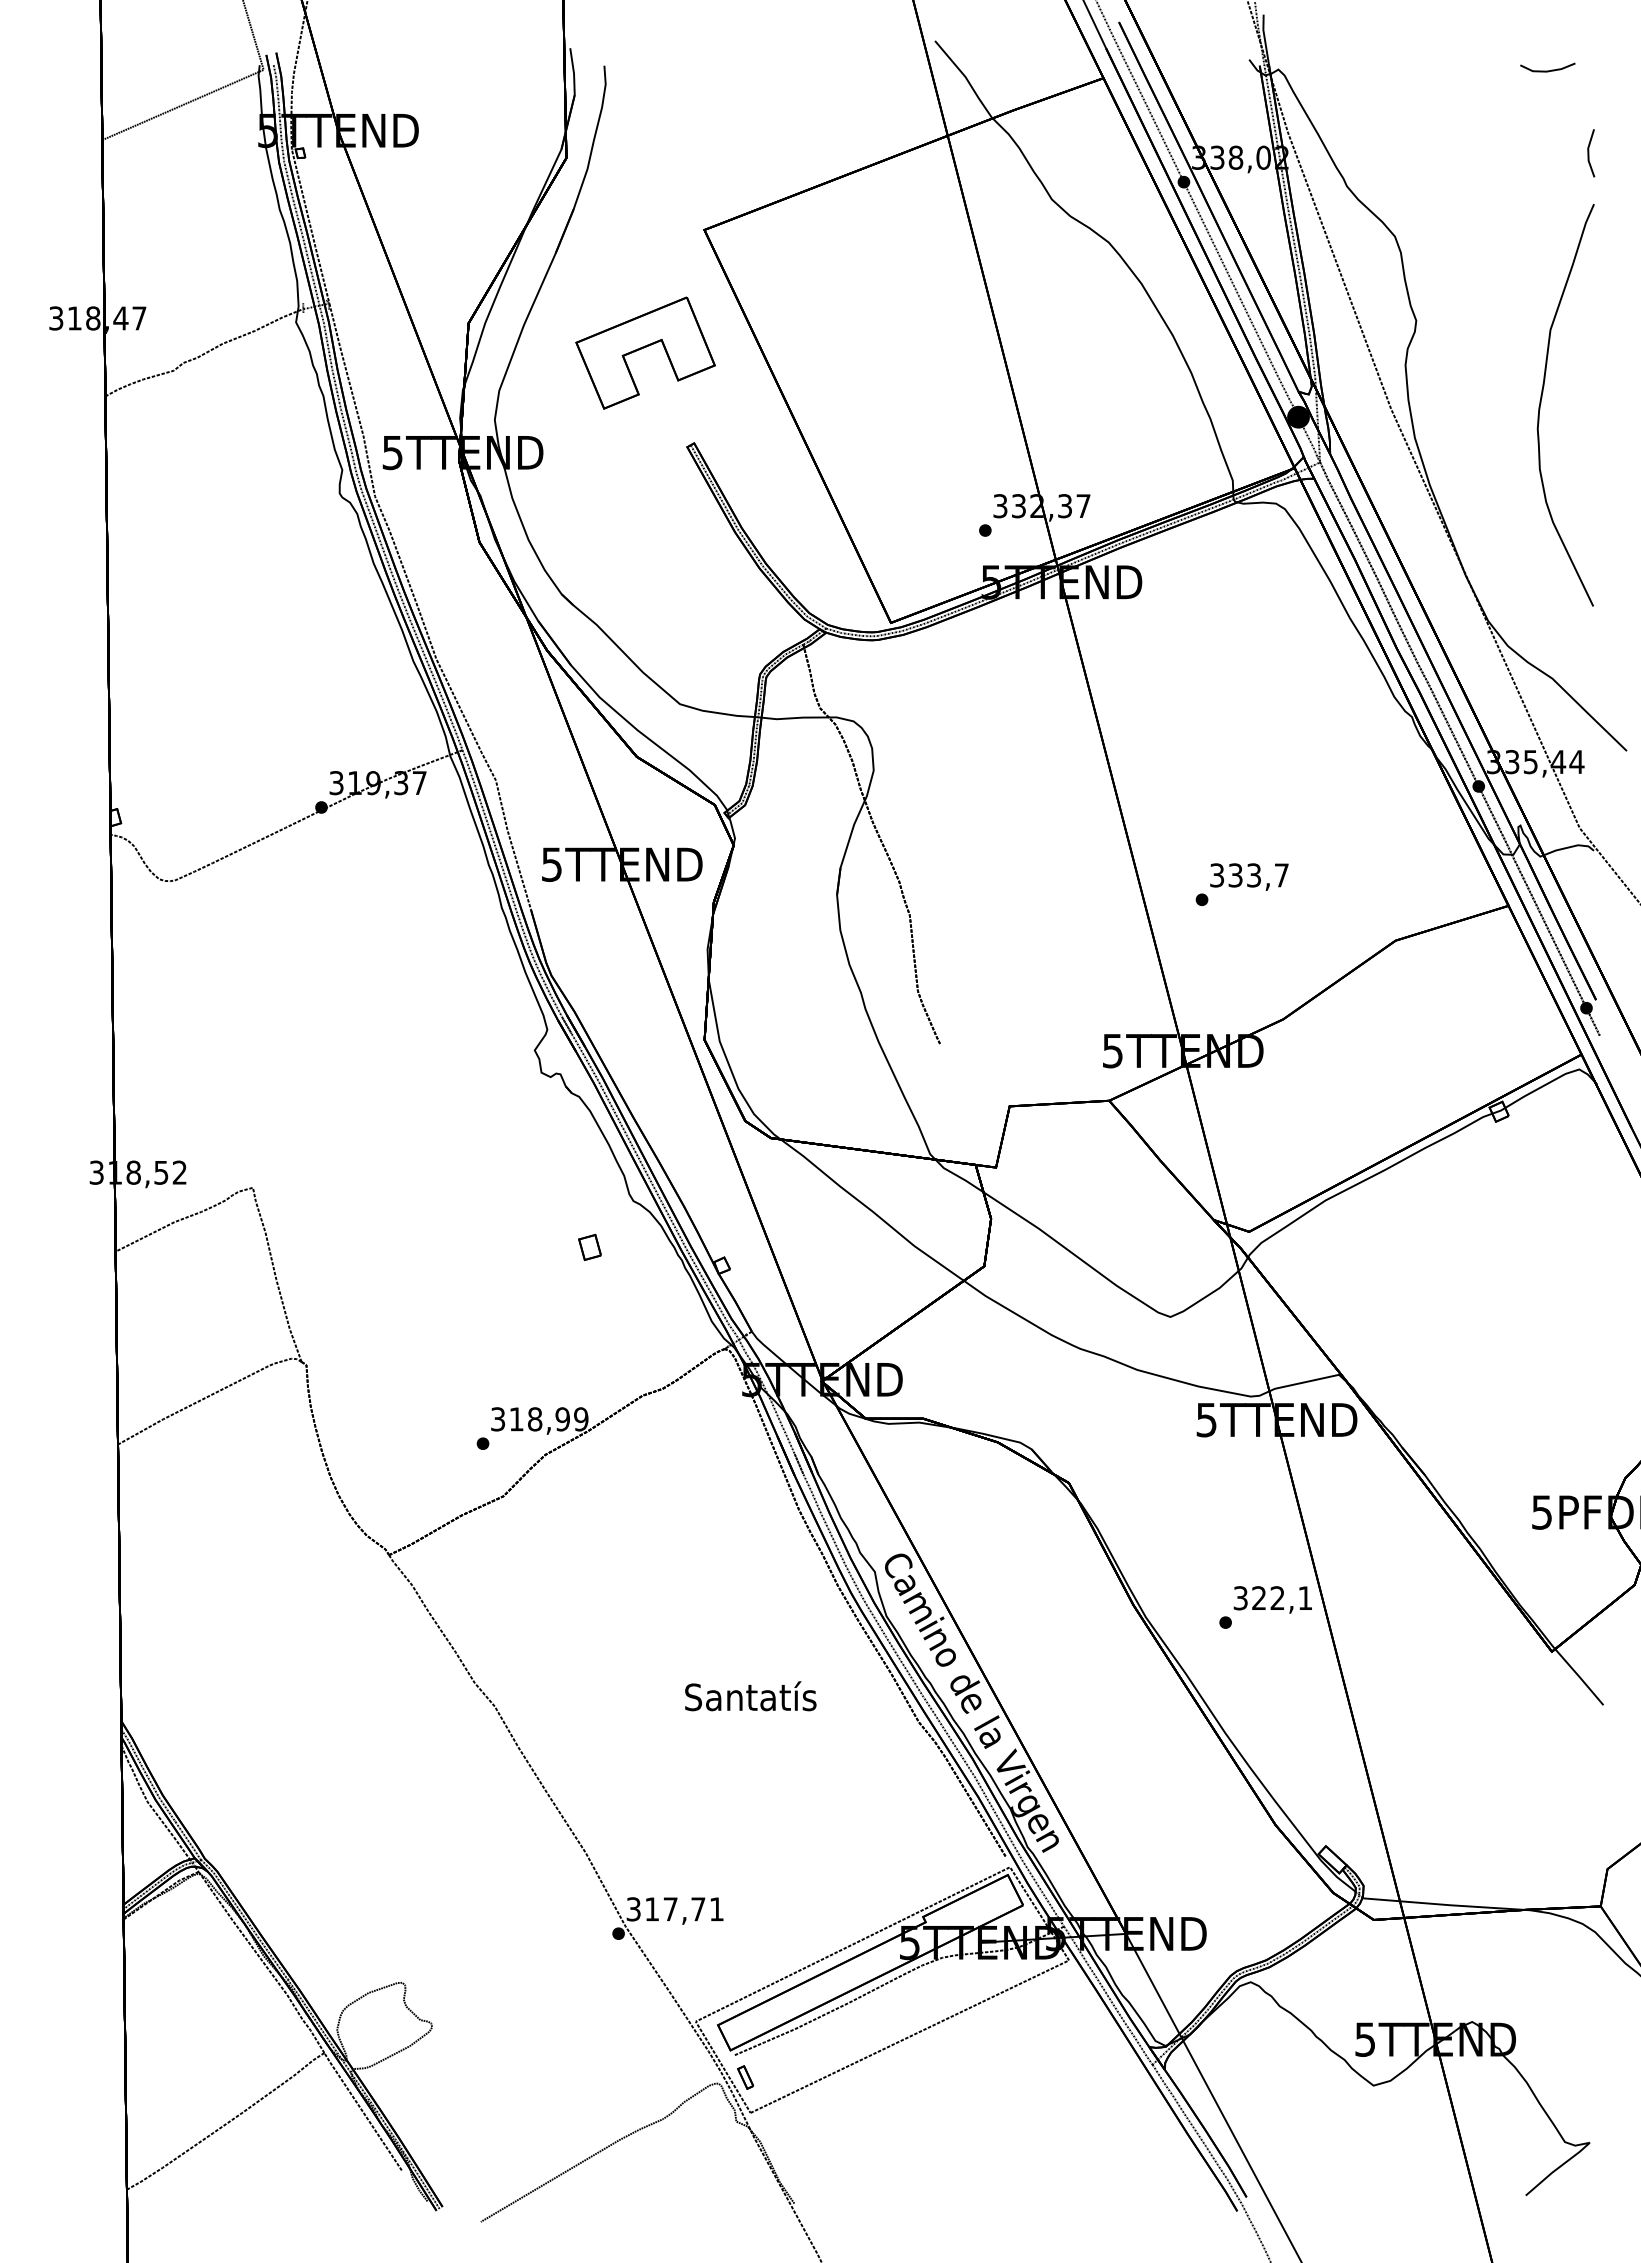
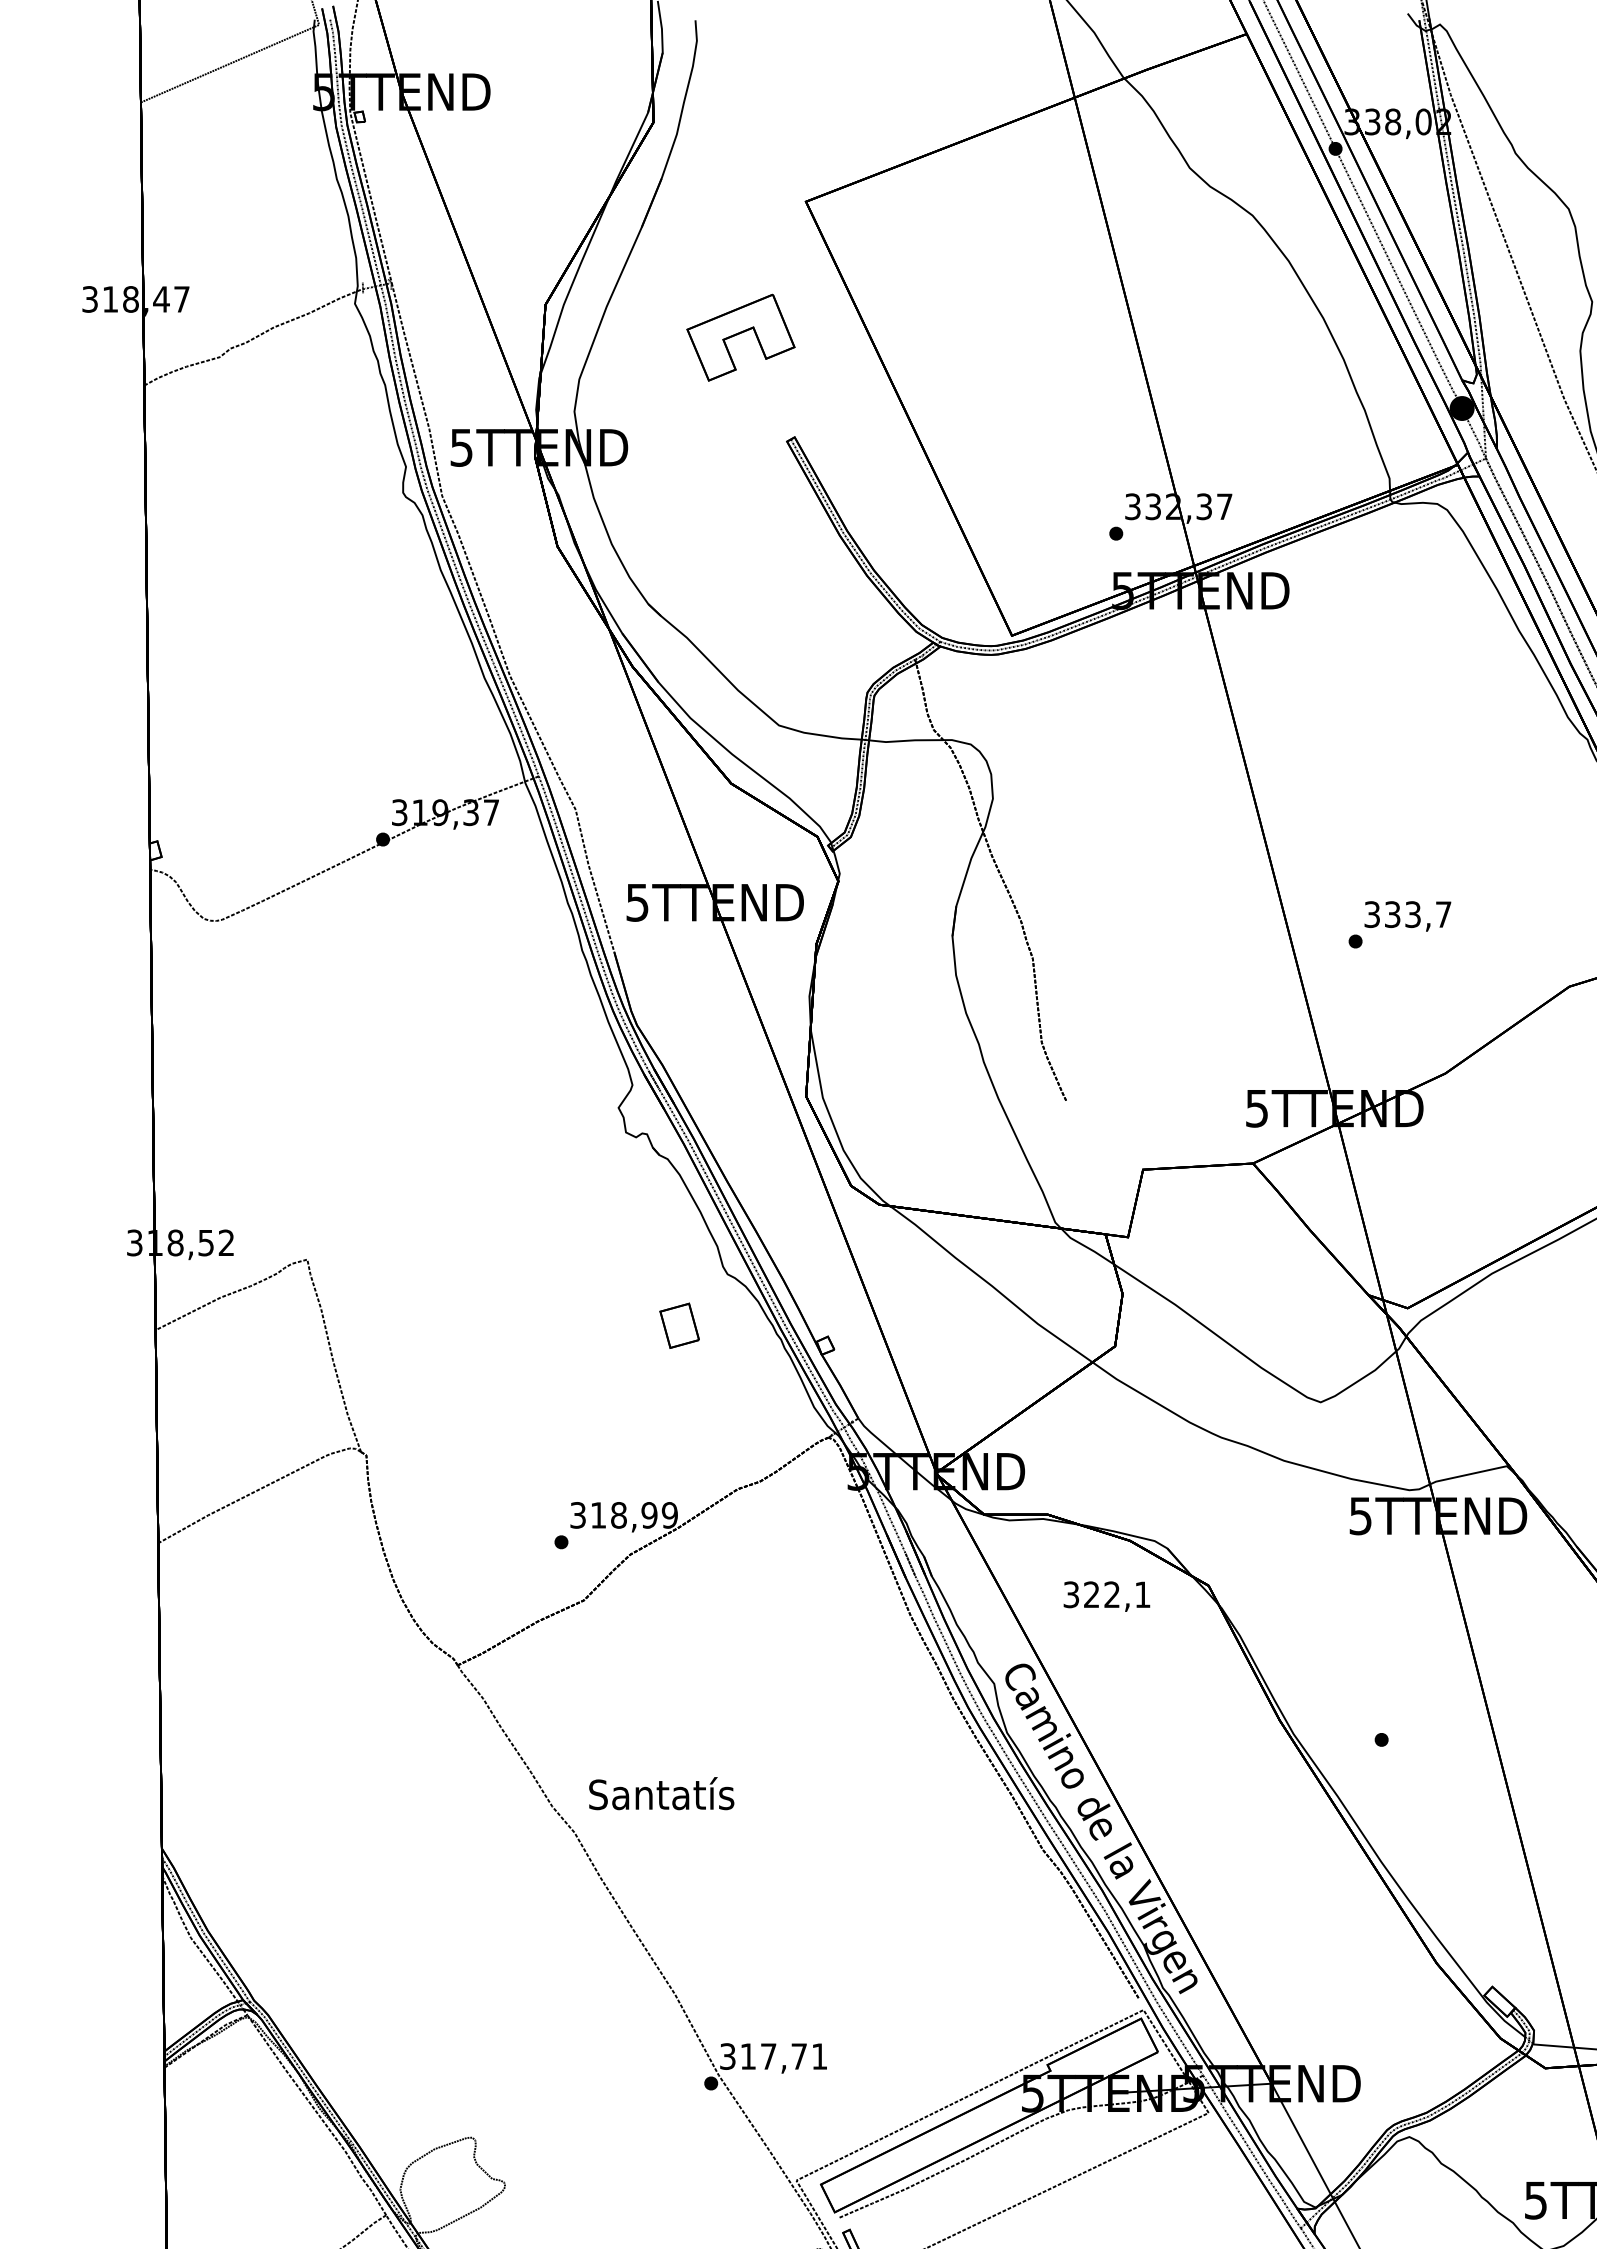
part: (645, 352) -> (740, 337), size x0.7
part: (589, 1246) -> (679, 1324), size x1.6
text: (1272, 1599) -> (1106, 1596), moved
text: (750, 1696) -> (661, 1793), moved

